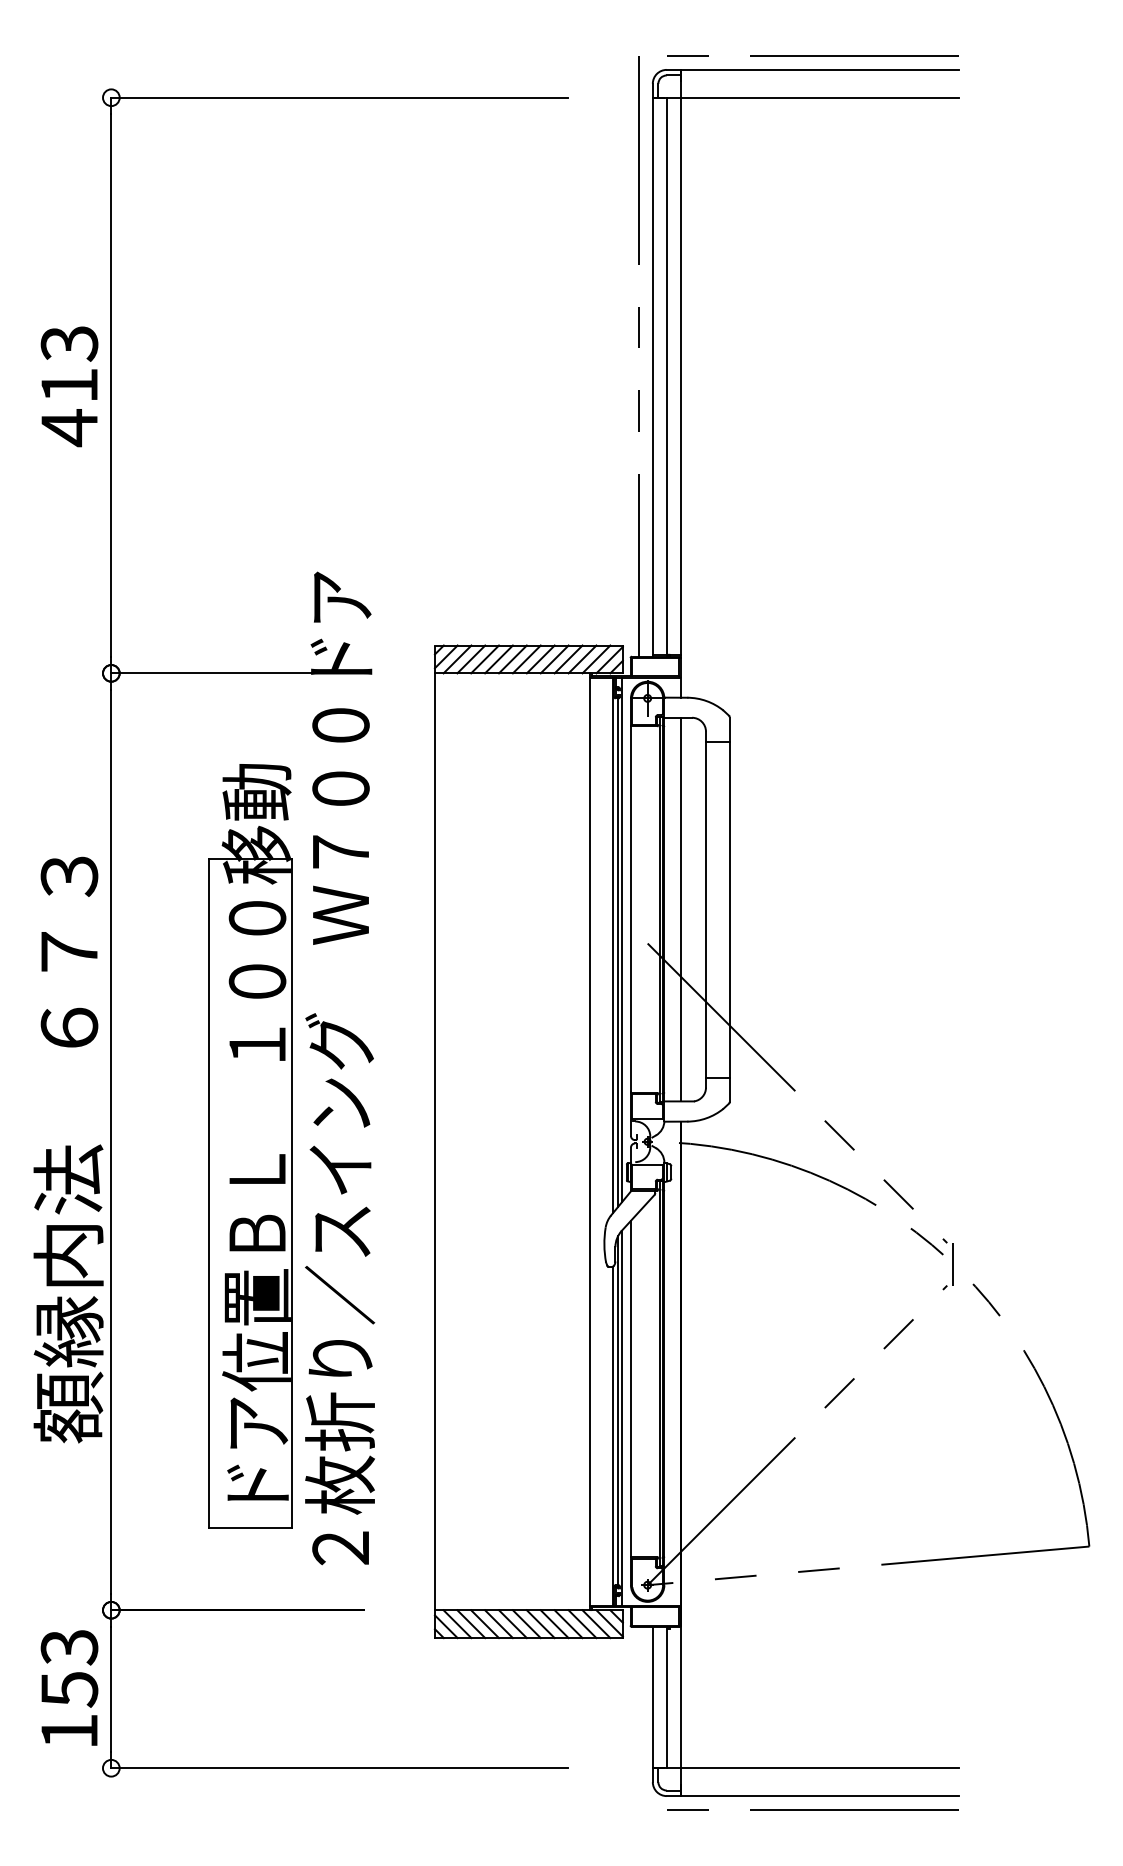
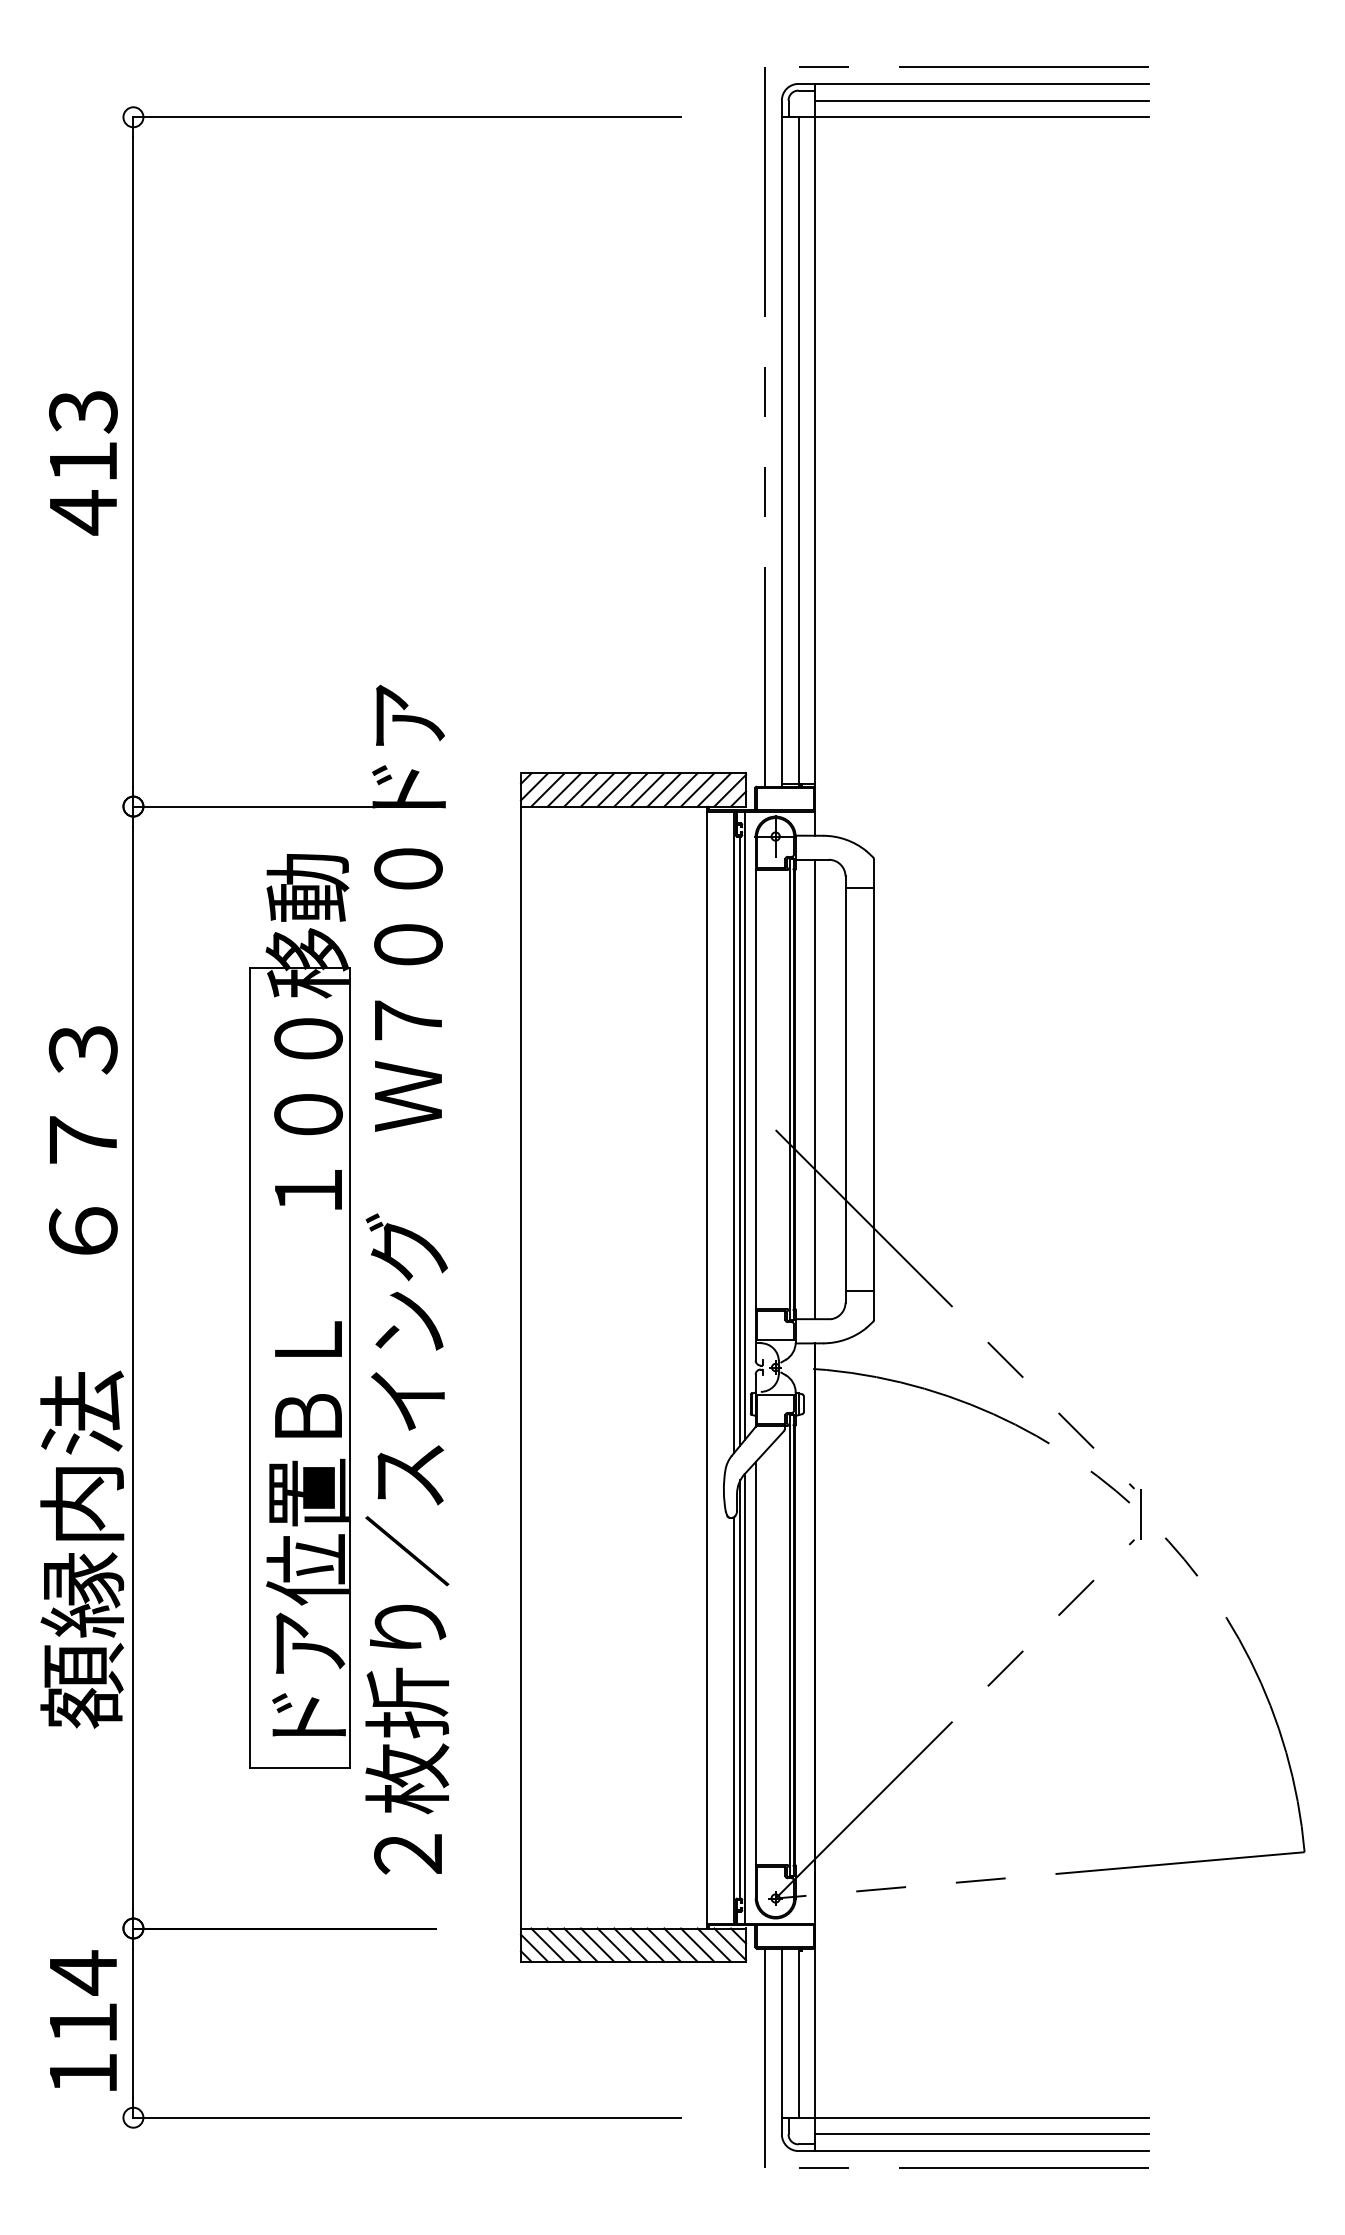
line: (819, 83) -> (981, 100), added
part: (250, 1146) -> (300, 1312), moved
text: (69, 1667) -> (83, 1997), 153 -> 114
line: (638, 1718) -> (764, 2058), added
line: (819, 1782) -> (981, 2134), added

